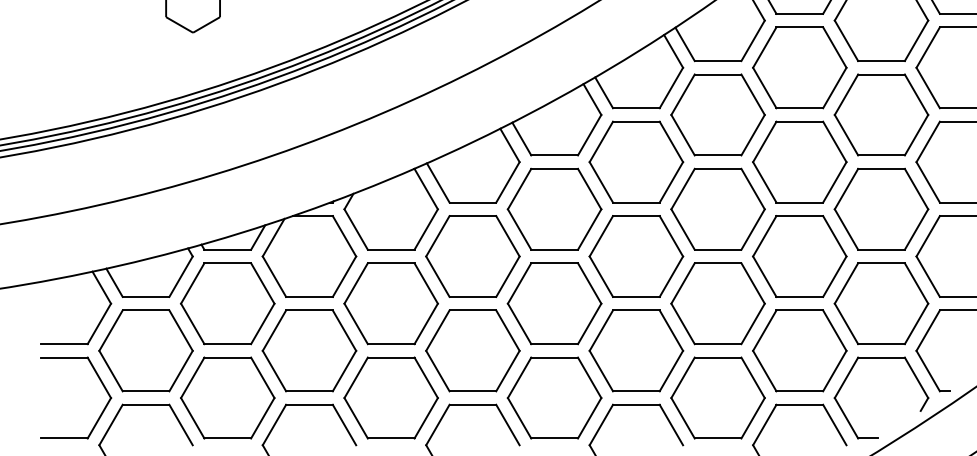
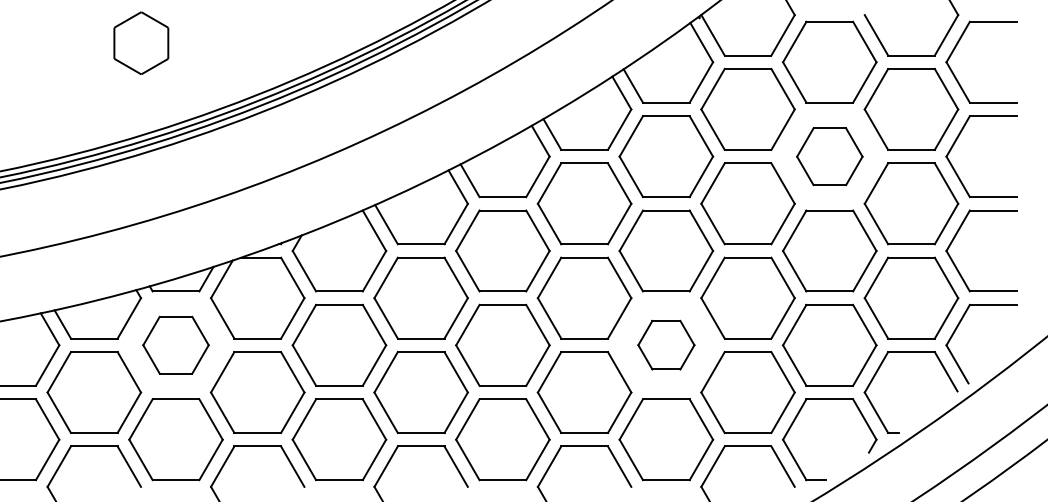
part: (881, 114) -> (829, 156), size x0.7
part: (227, 302) -> (175, 344), size x0.7
part: (718, 302) -> (666, 344), size x0.6

